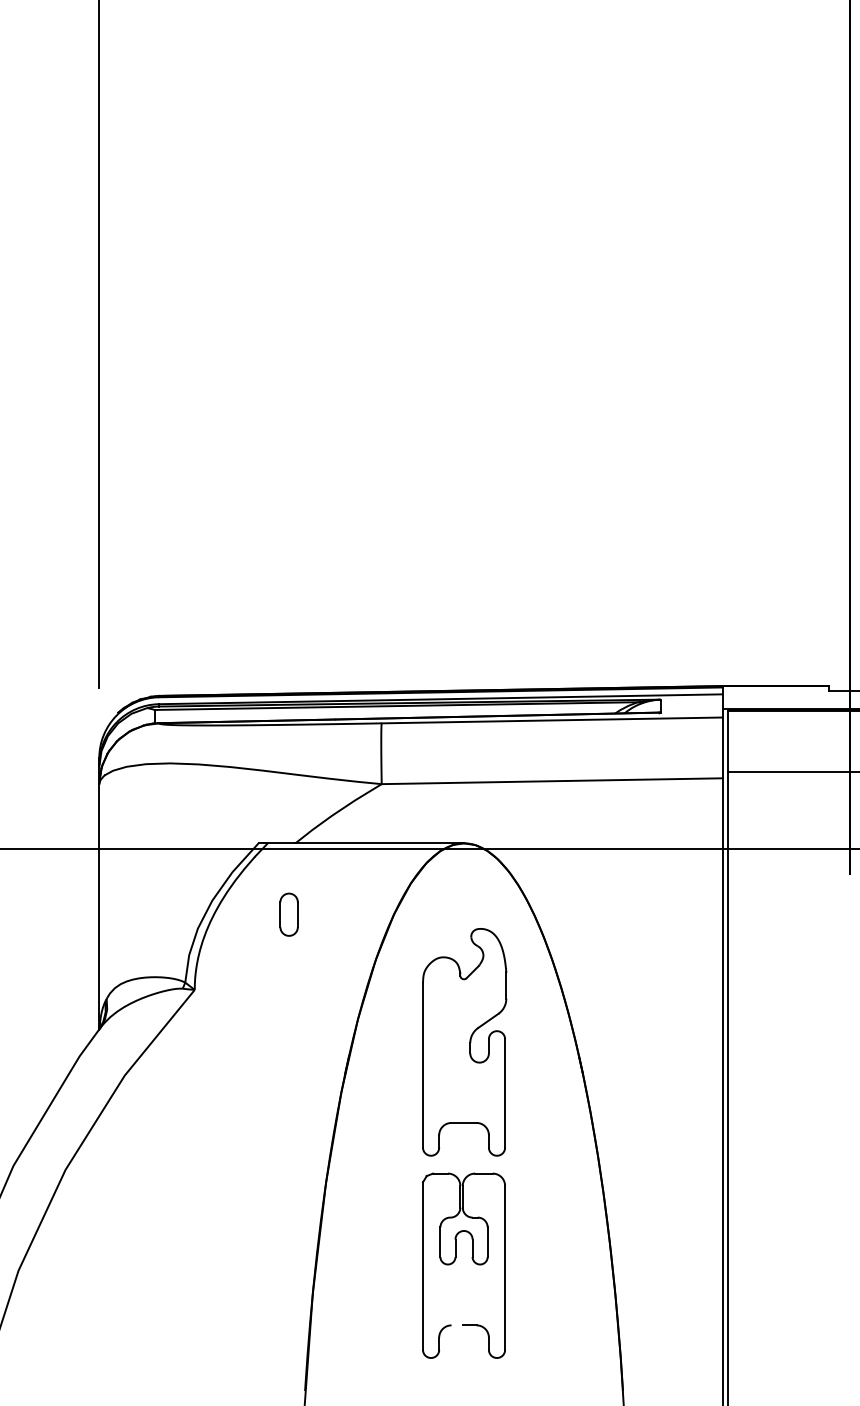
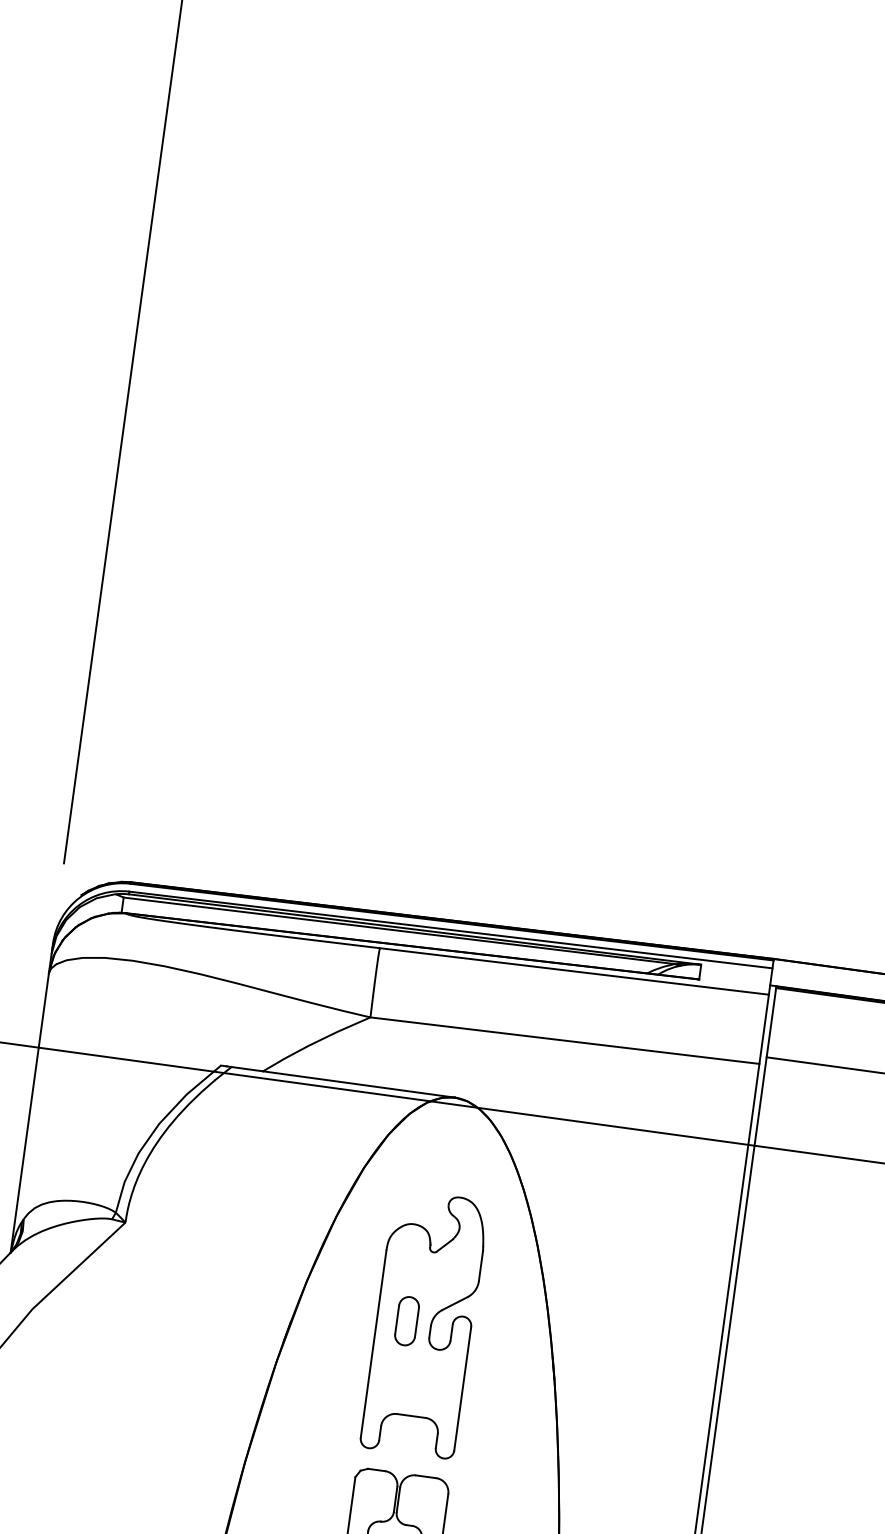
part: (288, 914) -> (406, 1320), moved

